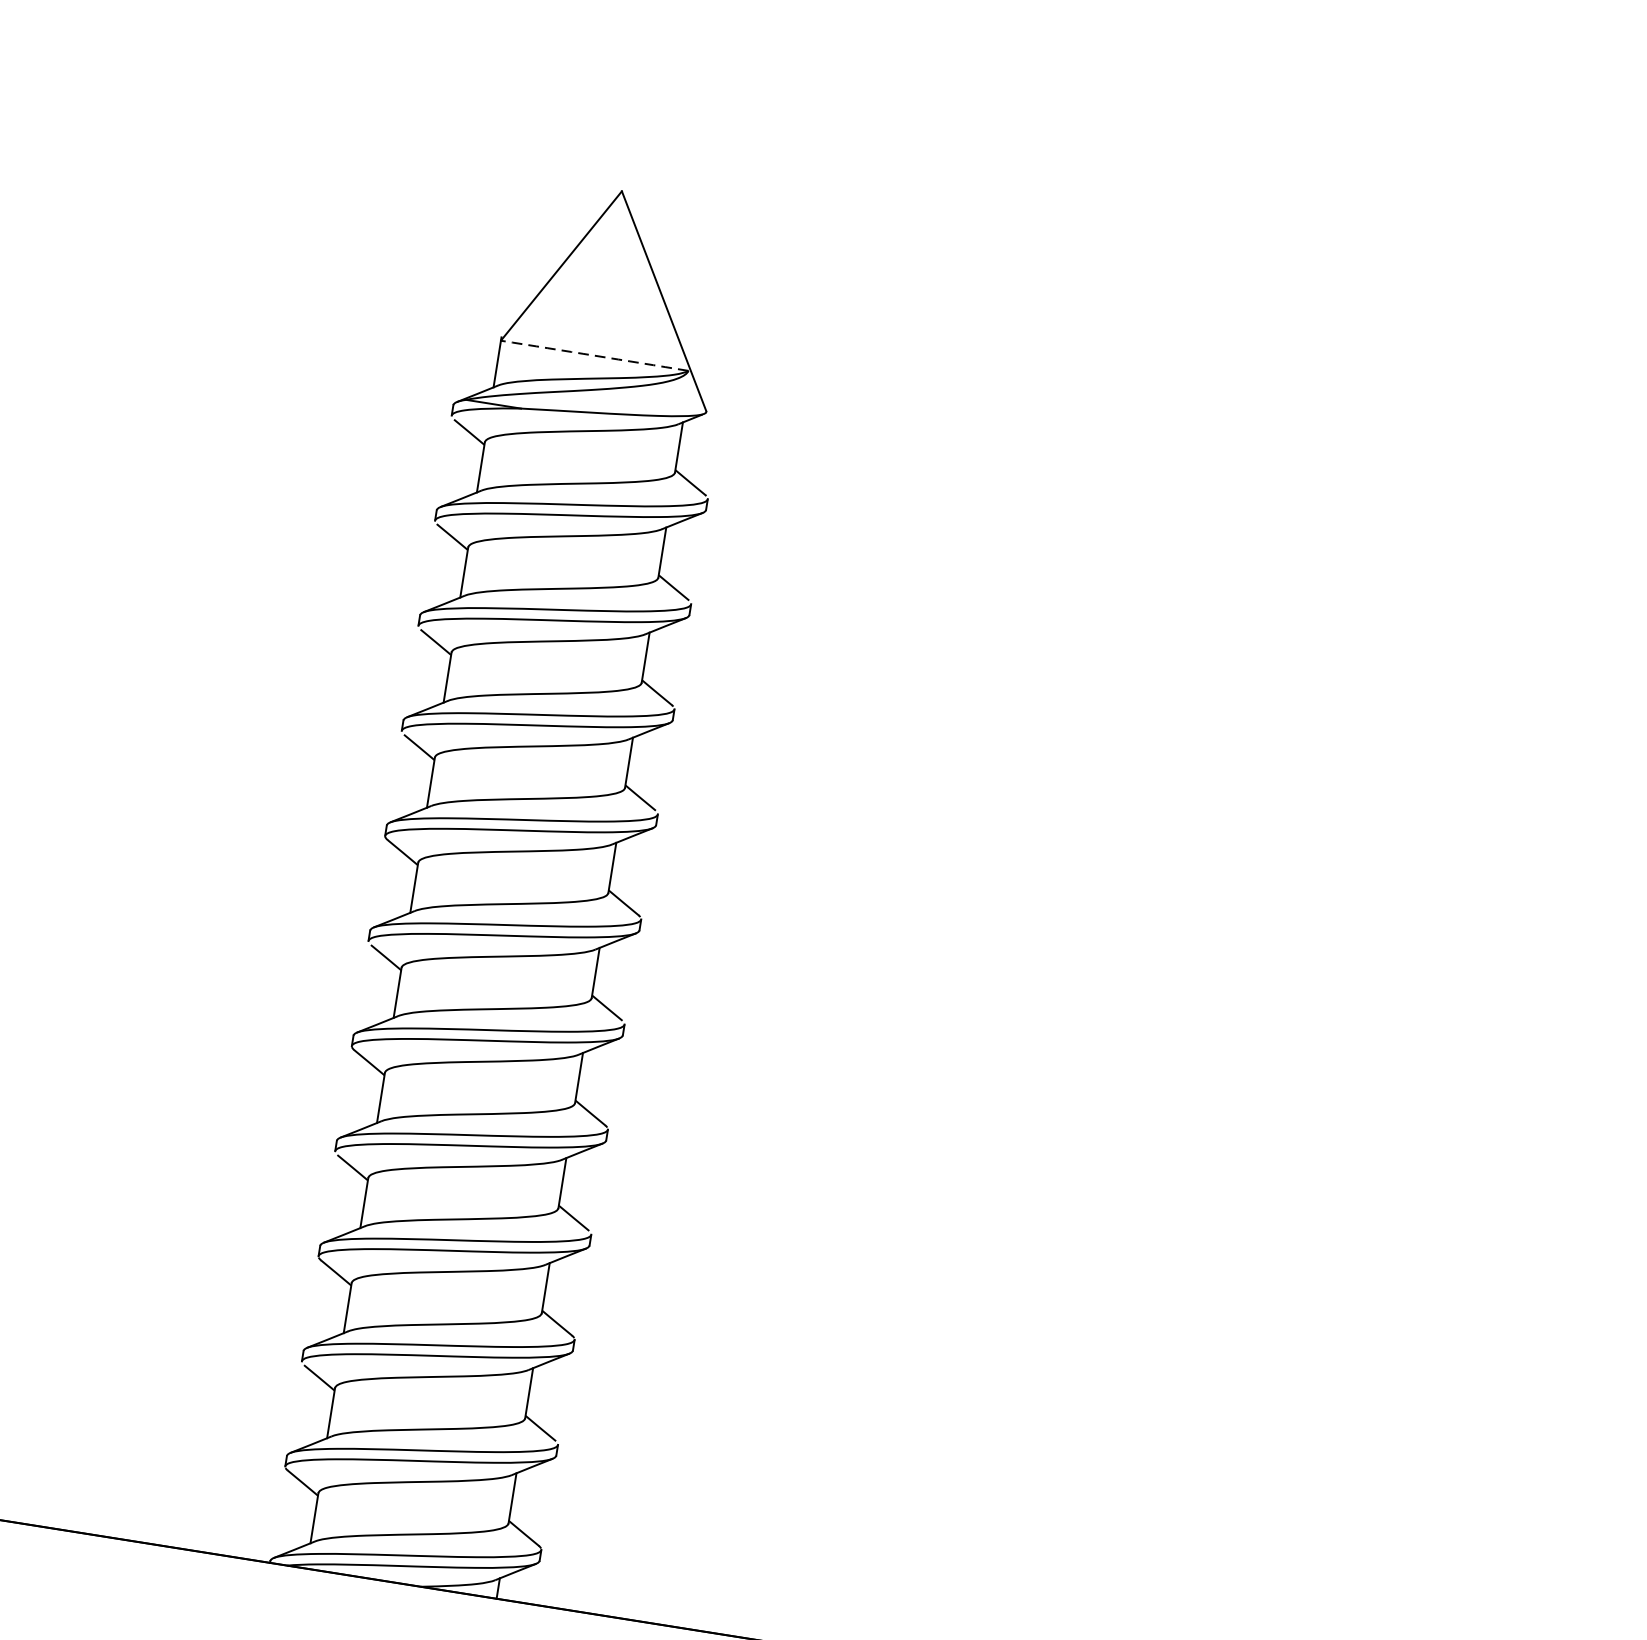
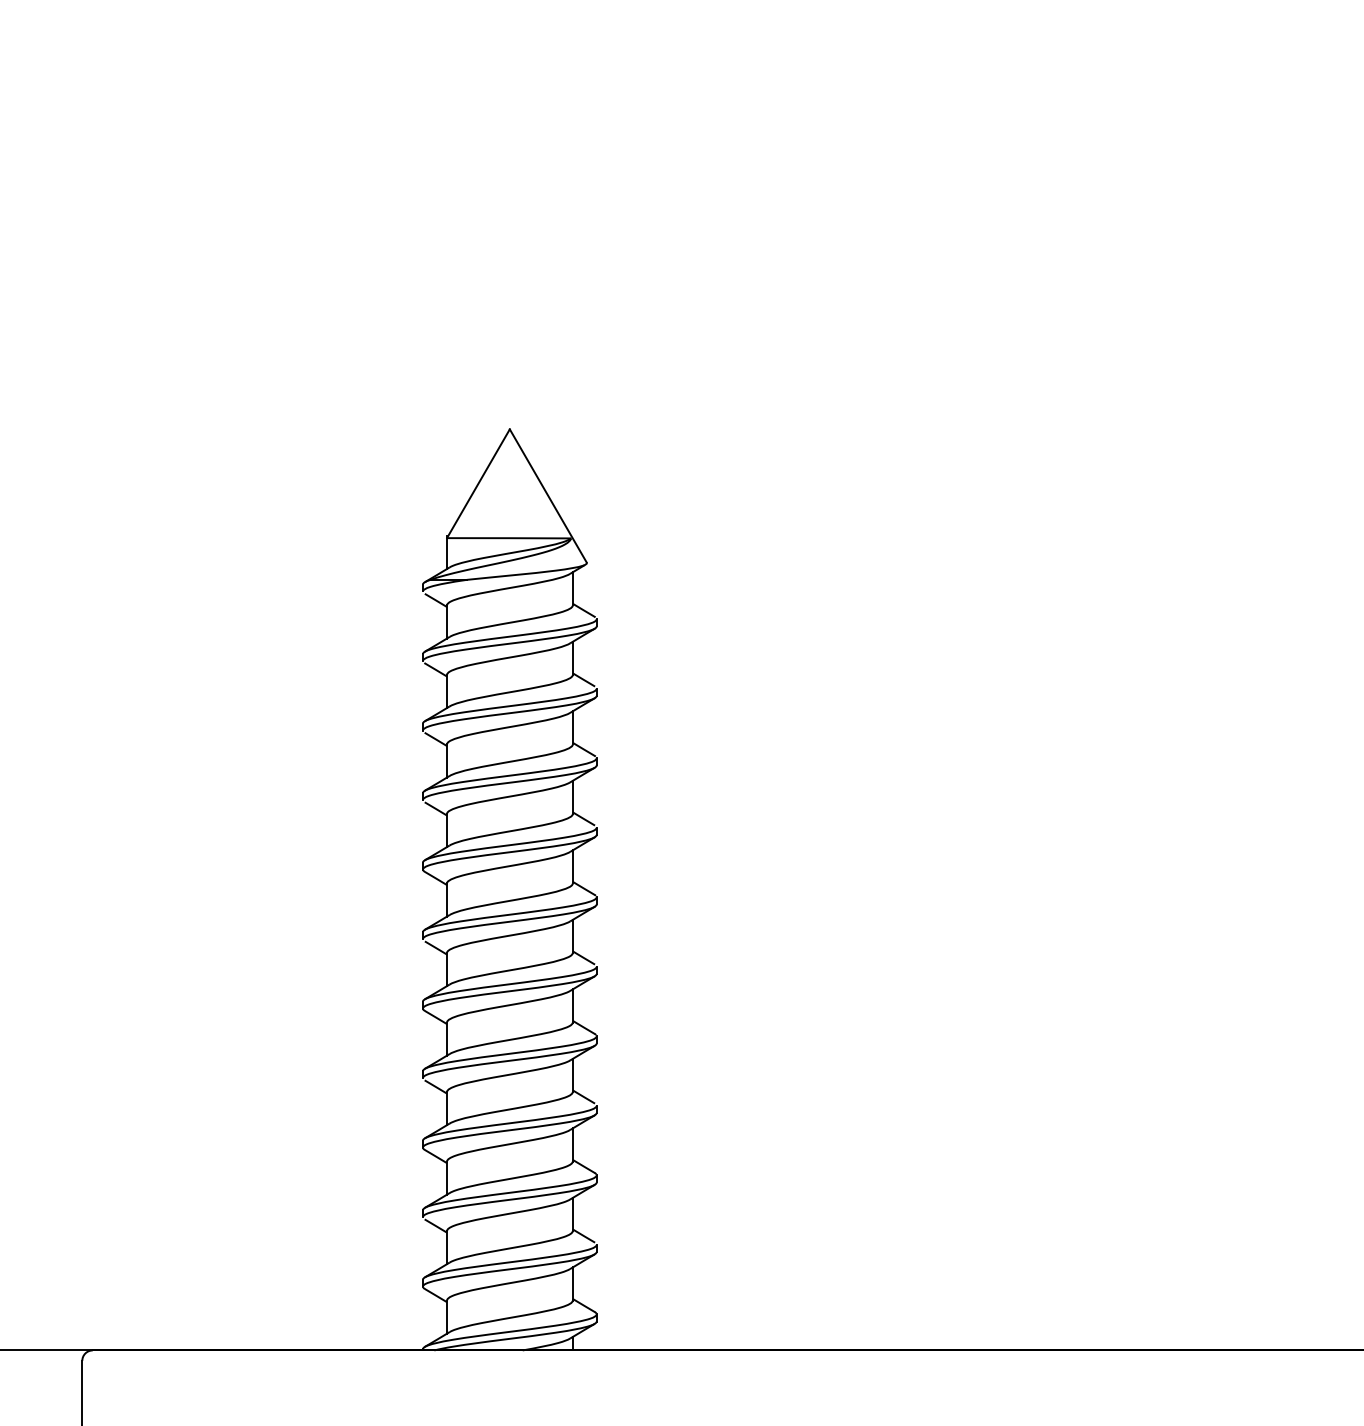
arc: (595, 356) -> (509, 538), dashed -> solid

